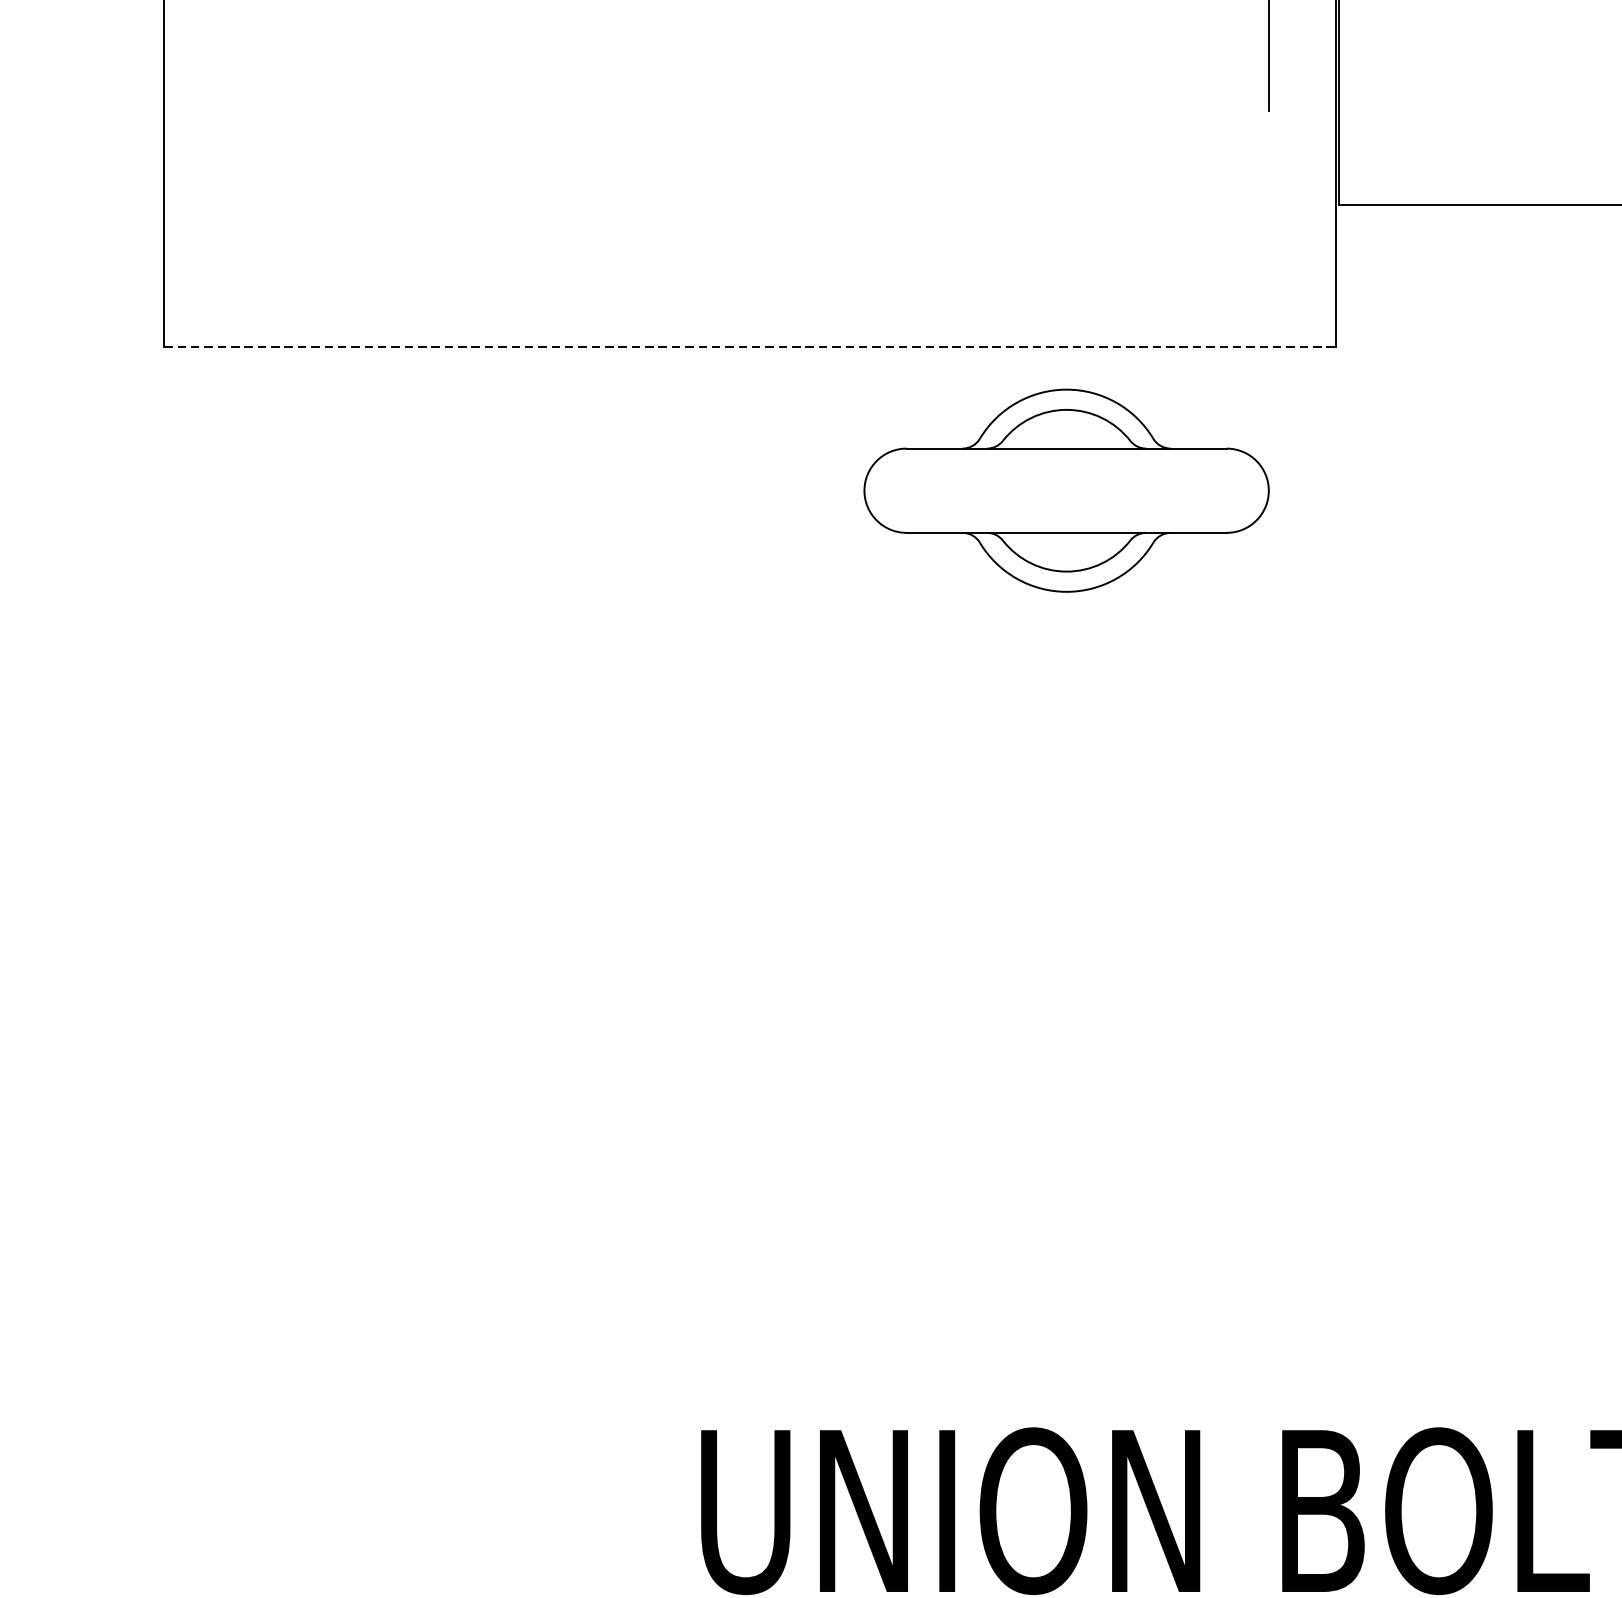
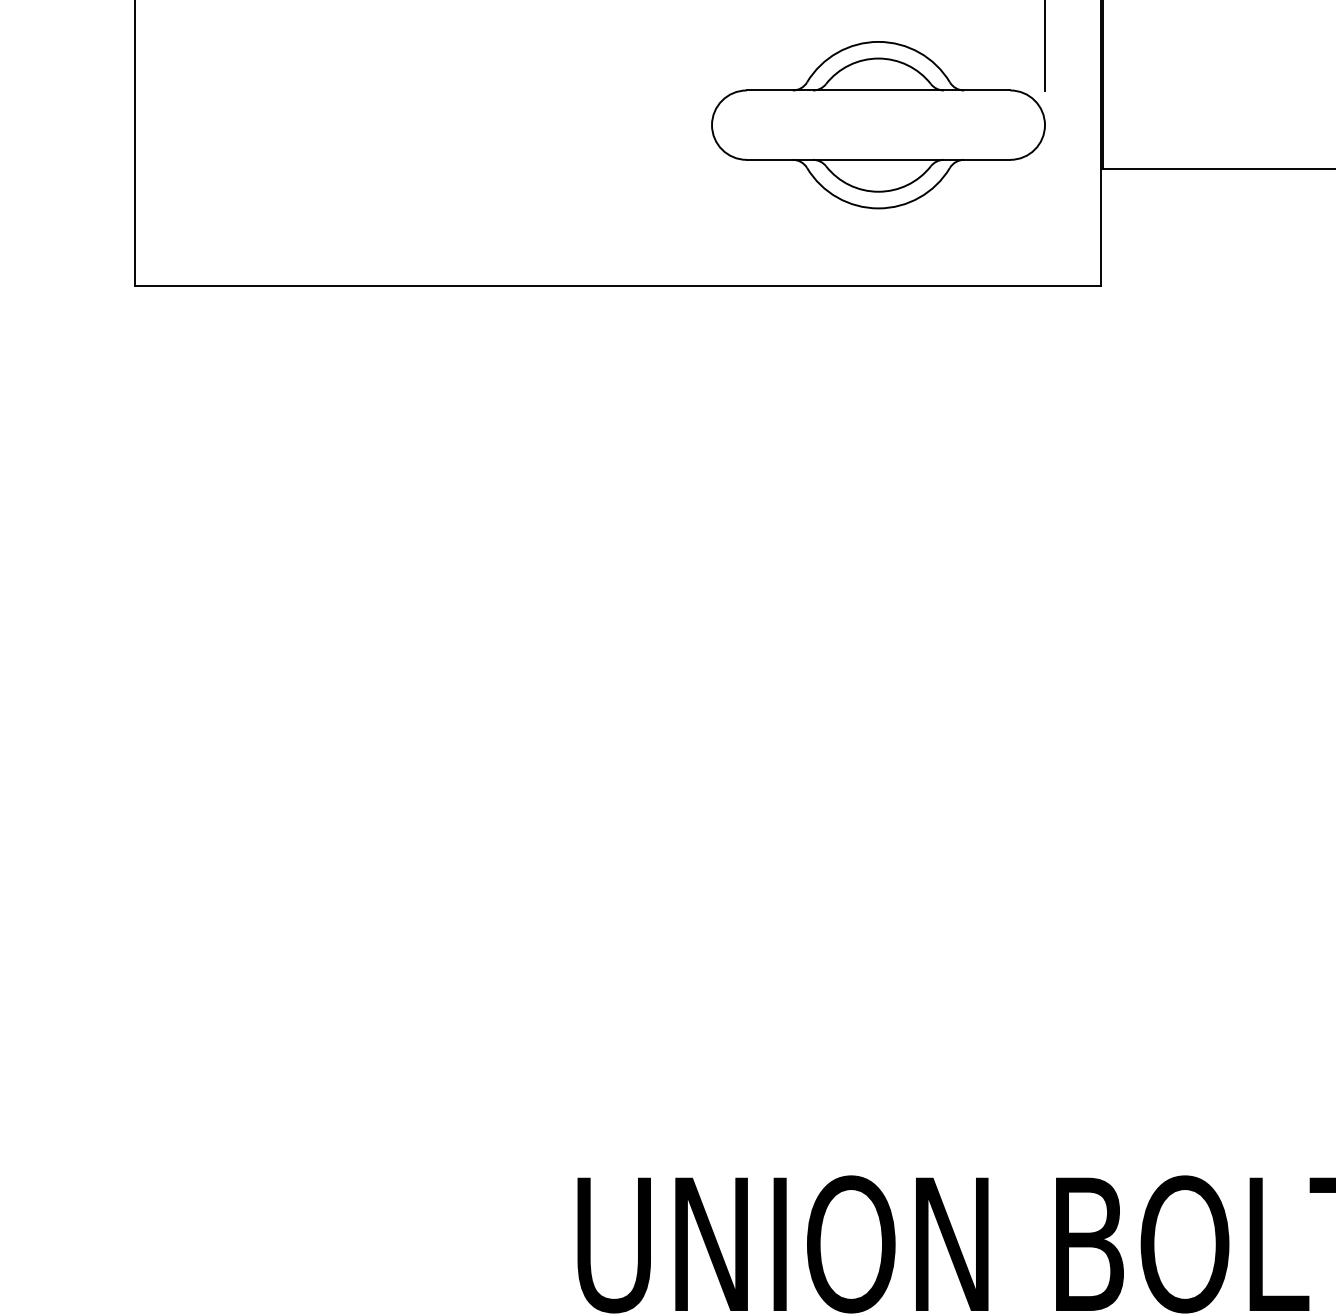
line: (749, 347) -> (617, 286), dashed -> solid
part: (1066, 491) -> (878, 125), moved

